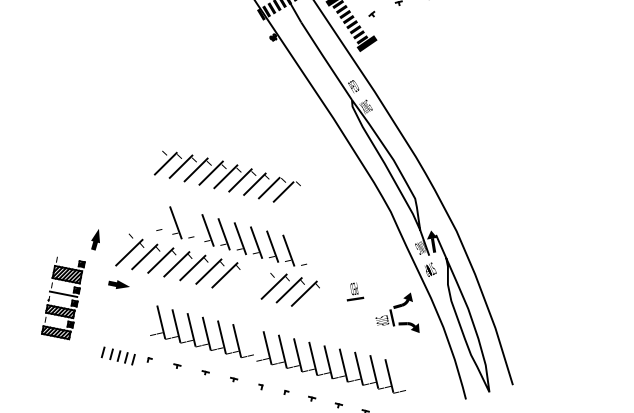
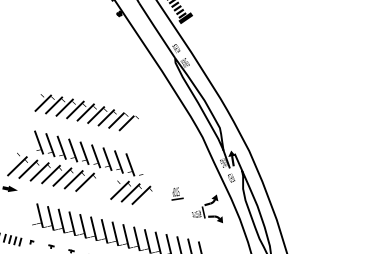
line: (159, 218) -> (38, 142), added
line: (191, 226) -> (61, 147), added
text: (430, 269) -> (230, 178), STOP -> PED
text: (353, 288) -> (176, 191), PED -> STOP
line: (252, 344) -> (104, 231), added

